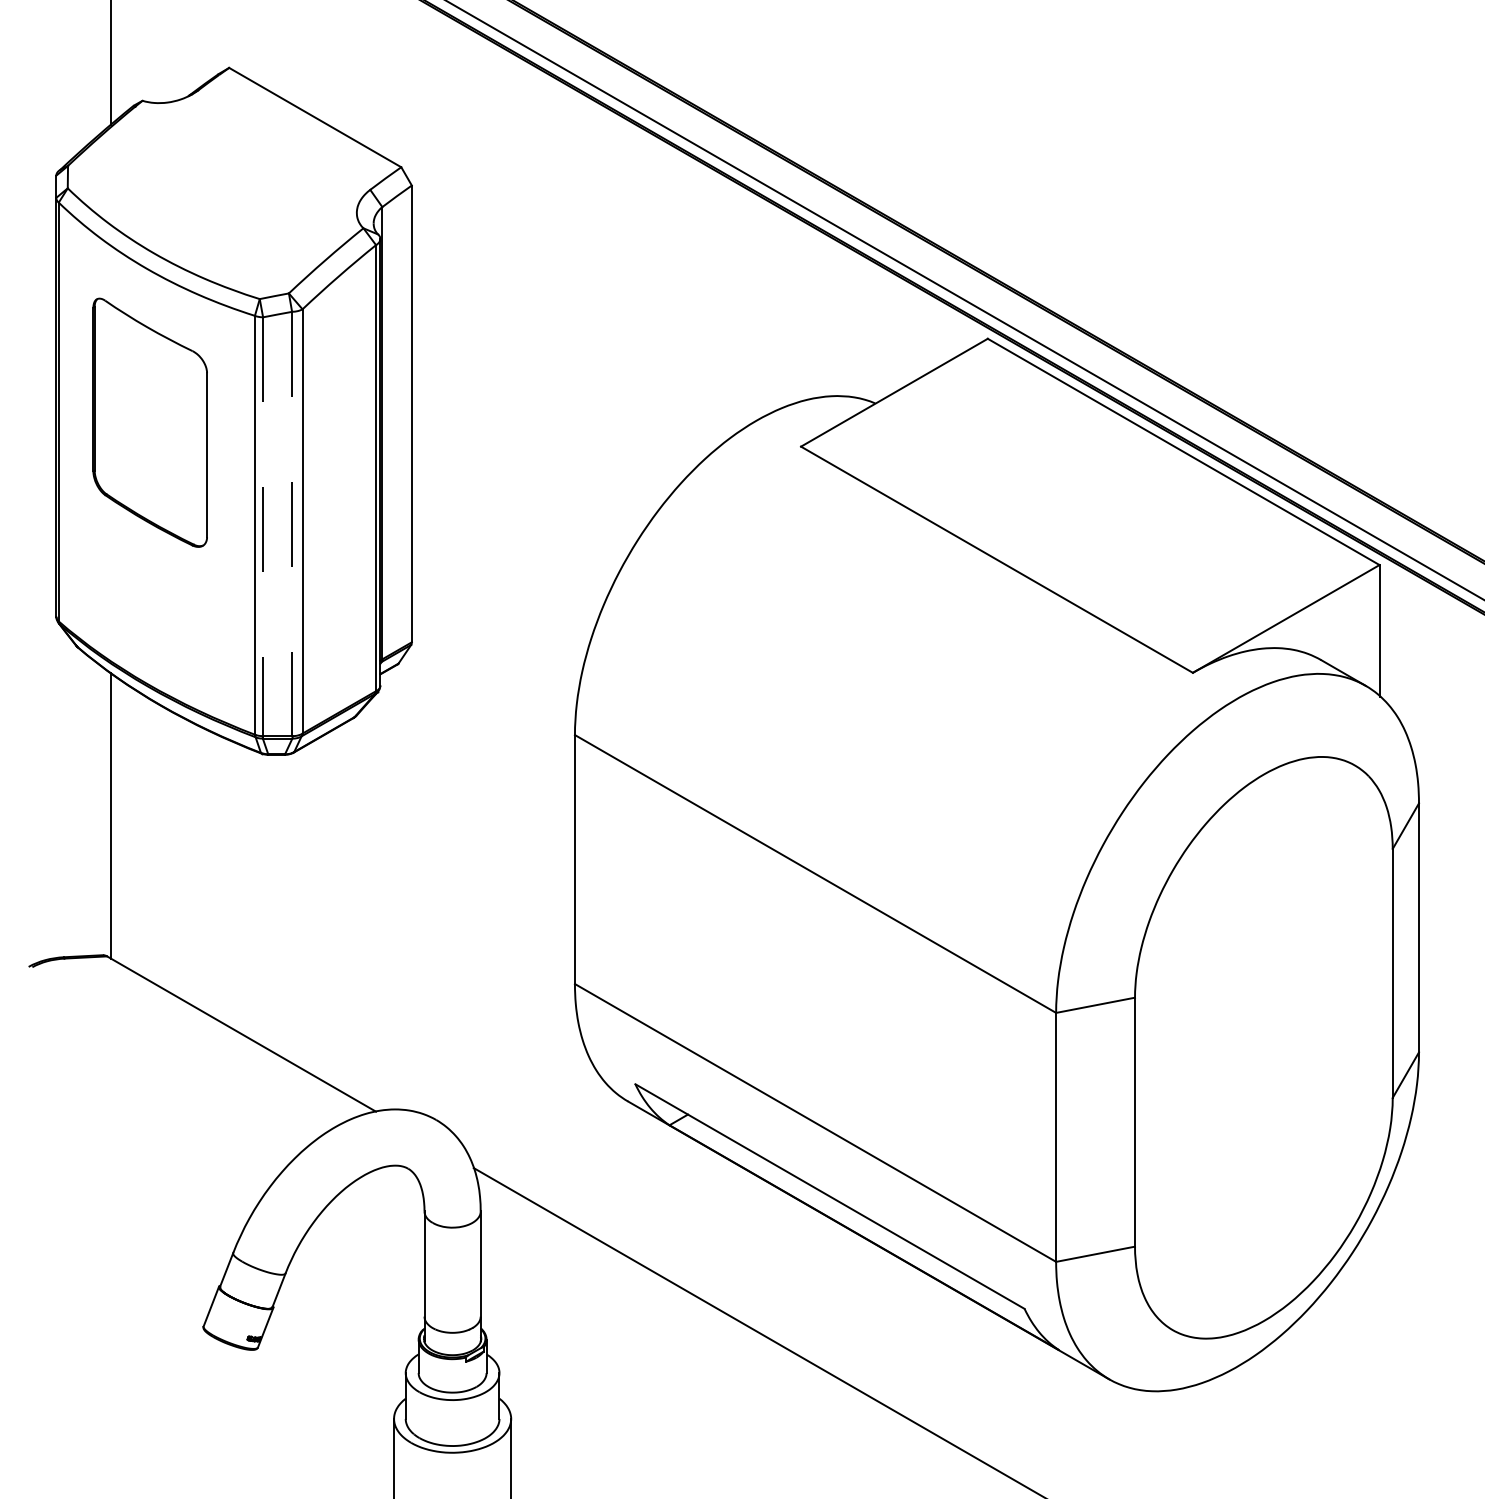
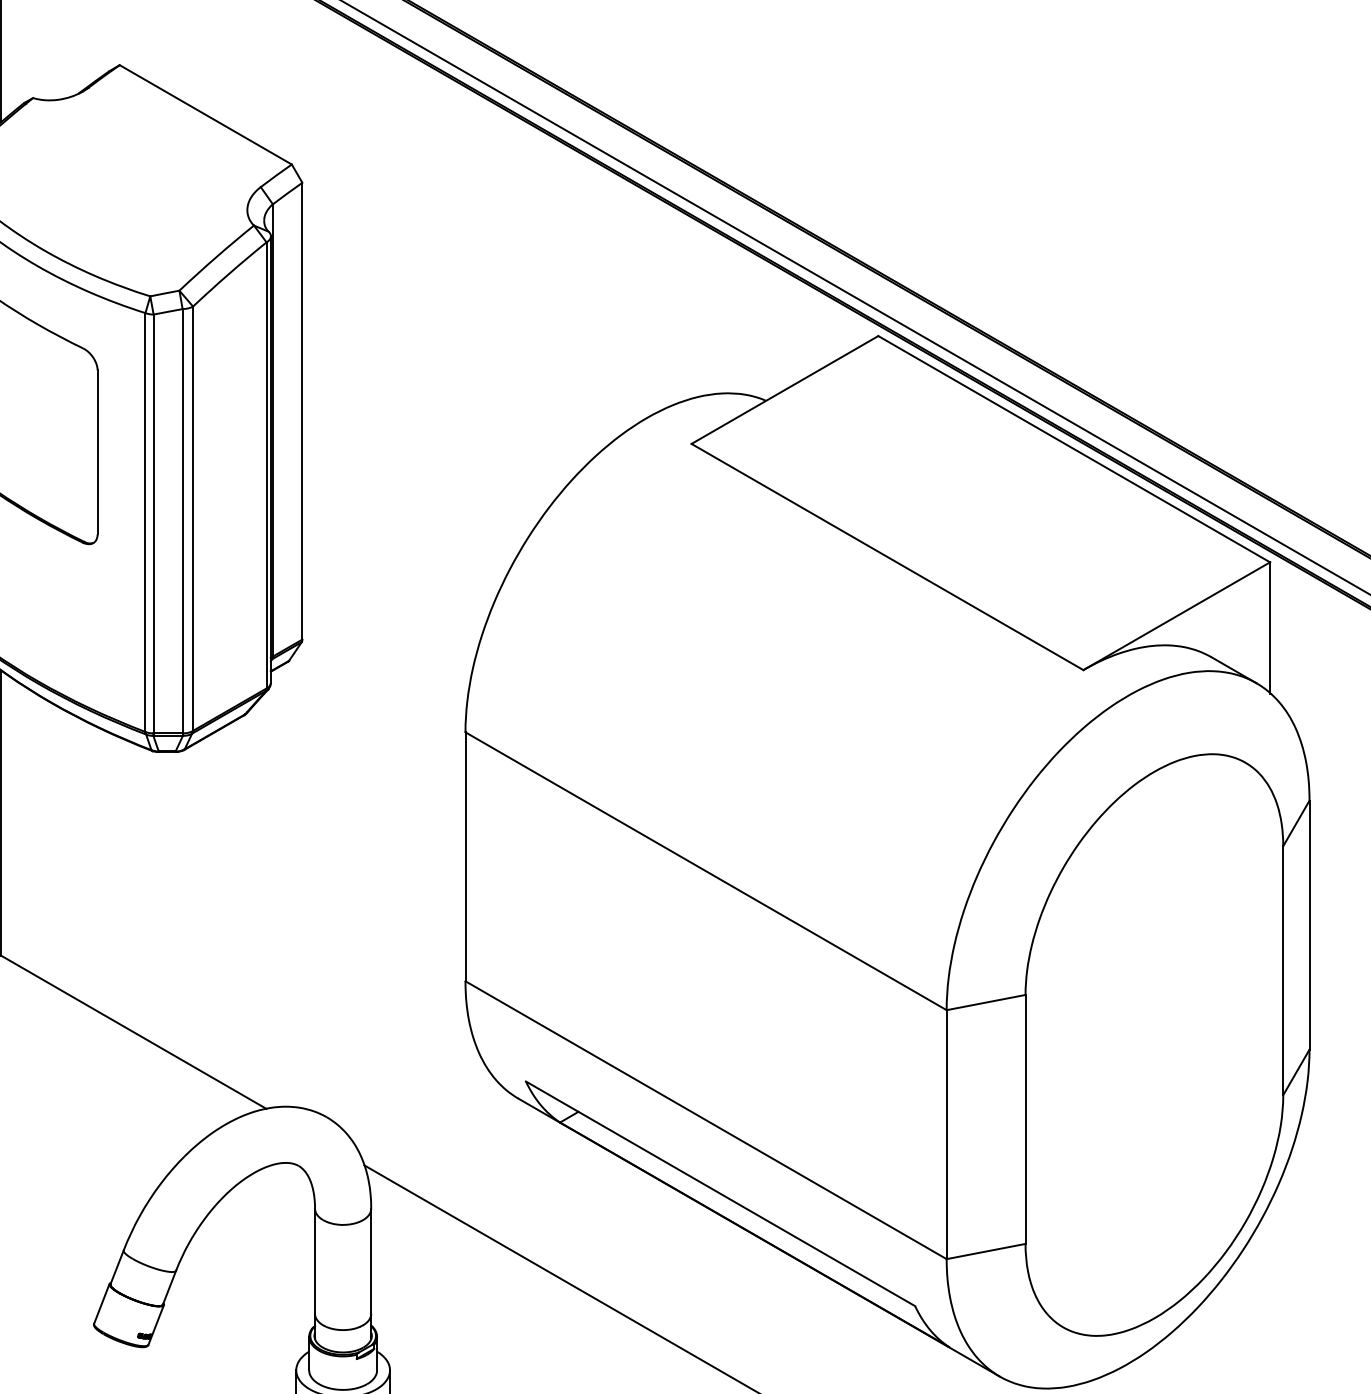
line: (292, 525) -> (183, 522), dashed -> solid
line: (263, 527) -> (154, 524), dashed -> solid

